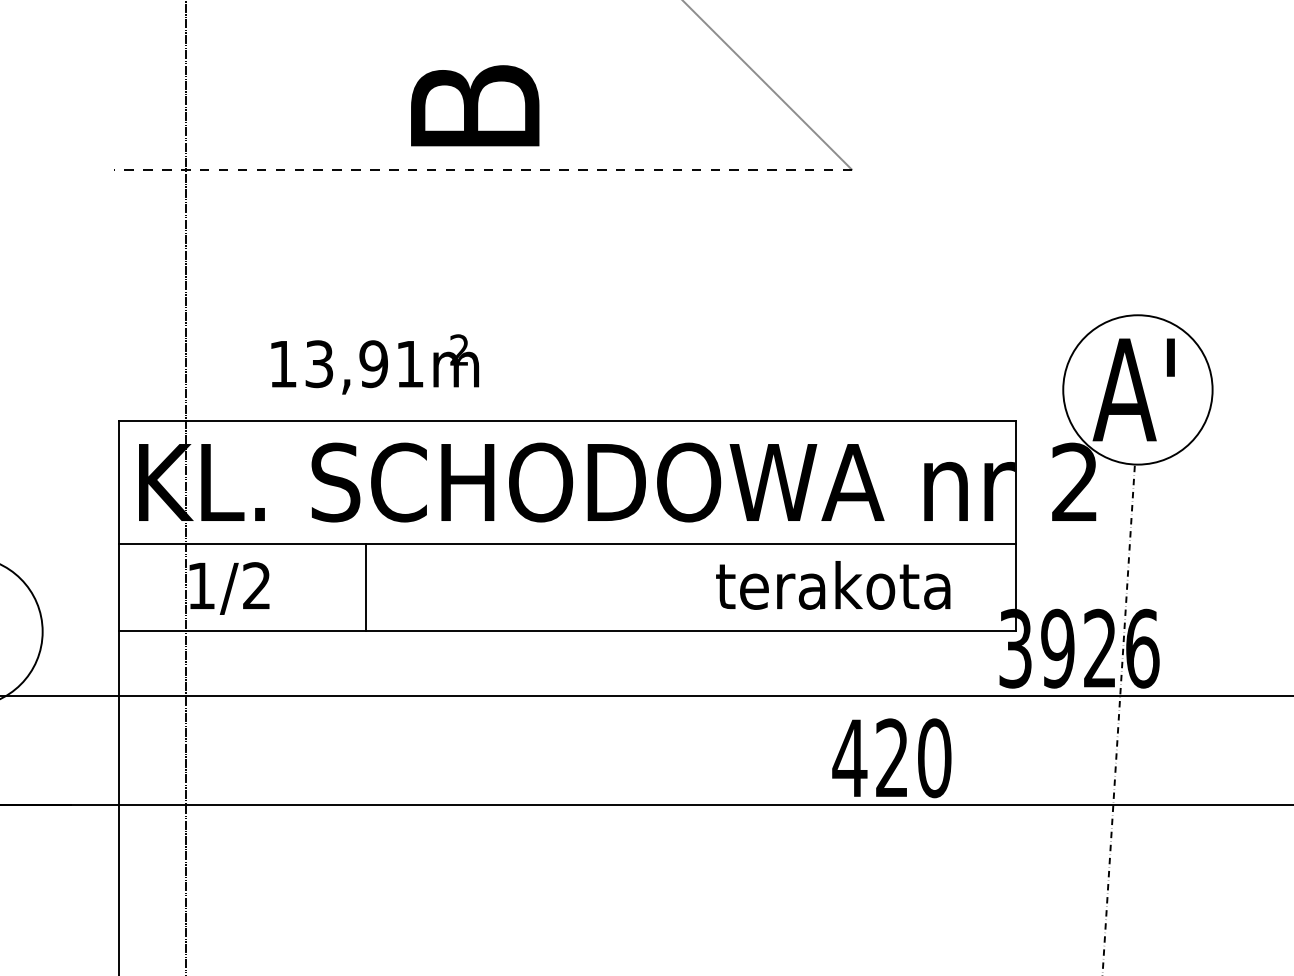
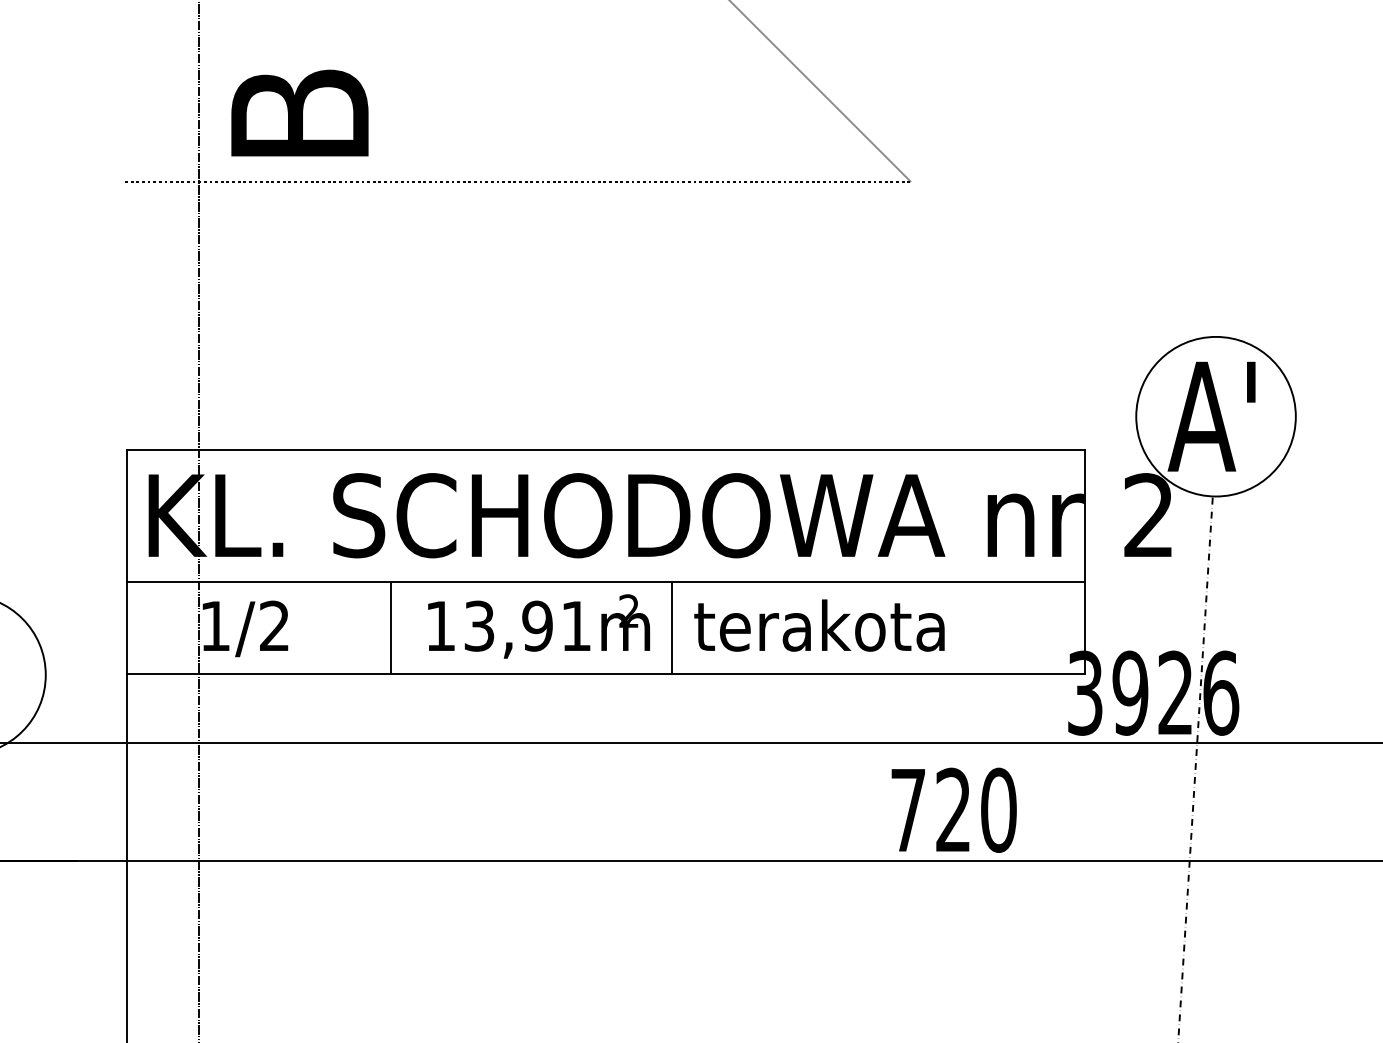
text: (474, 105) -> (299, 112), moved
text: (374, 364) -> (538, 626), moved
text: (833, 585) -> (819, 625), moved
line: (628, 587) -> (671, 627), added
text: (850, 758) -> (908, 810), 420 -> 720

